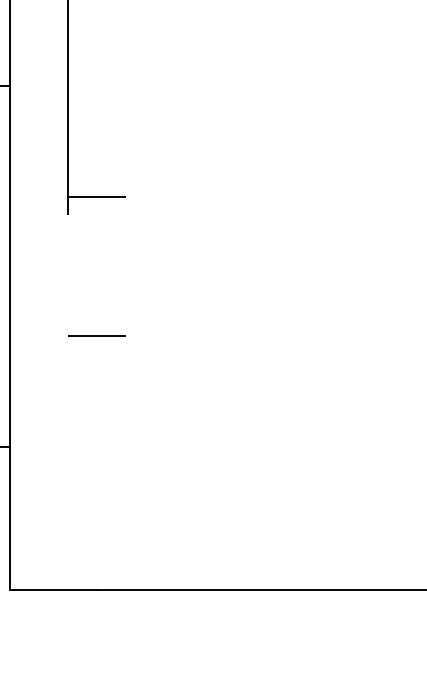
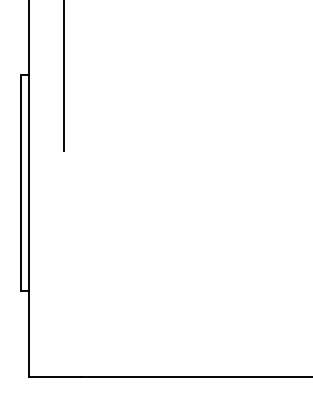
line: (95, 197) -> (80, 141), removed
line: (97, 335) -> (81, 224), removed

